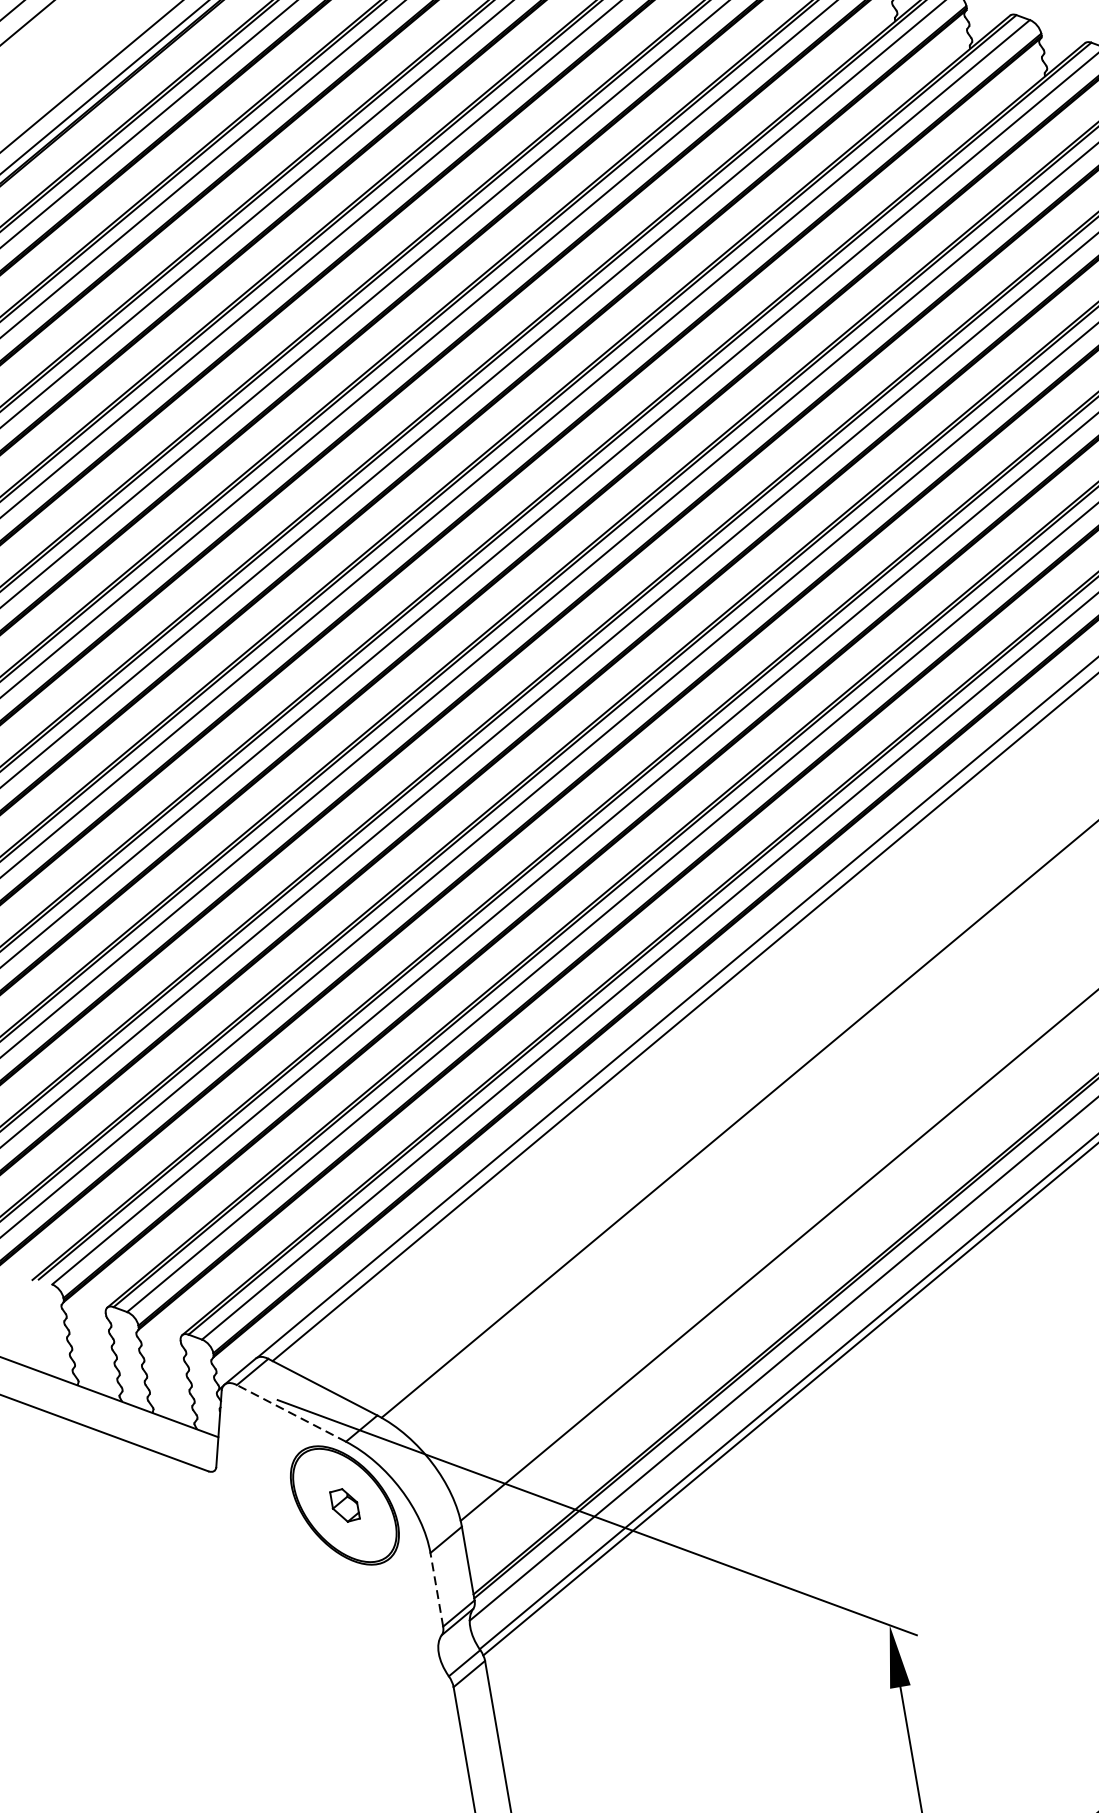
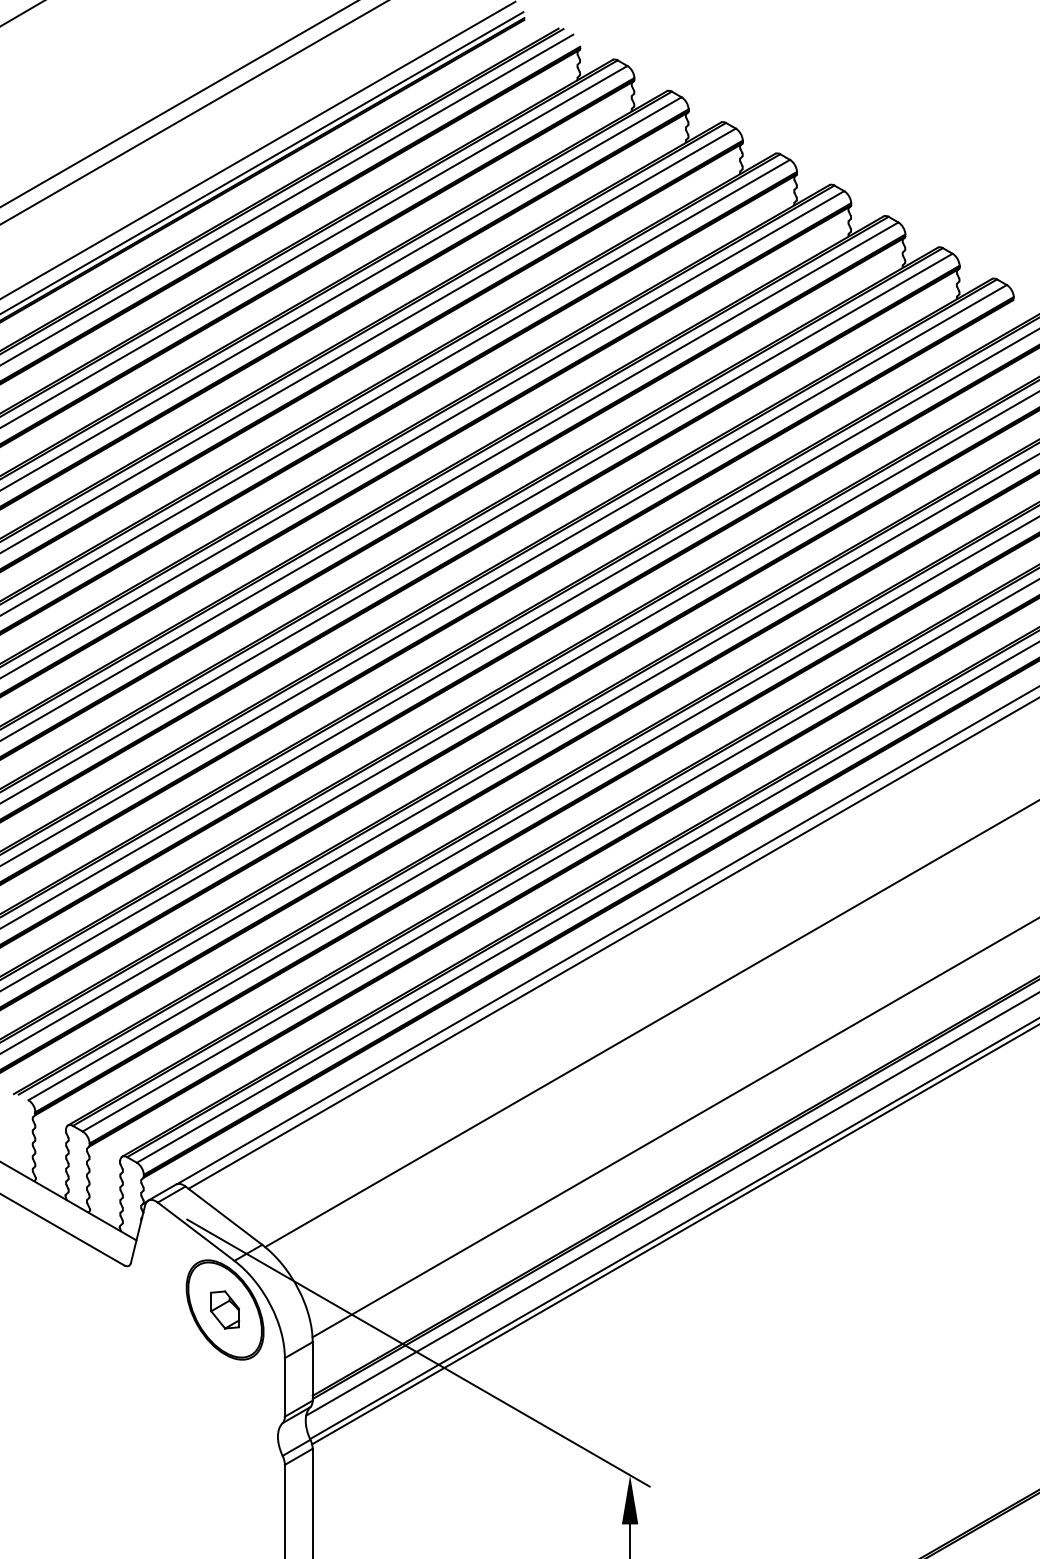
line: (290, 1413) -> (195, 1231), dashed -> solid
part: (345, 1504) -> (225, 1309), size x1.43
line: (436, 1588) -> (284, 1386), dashed -> solid

